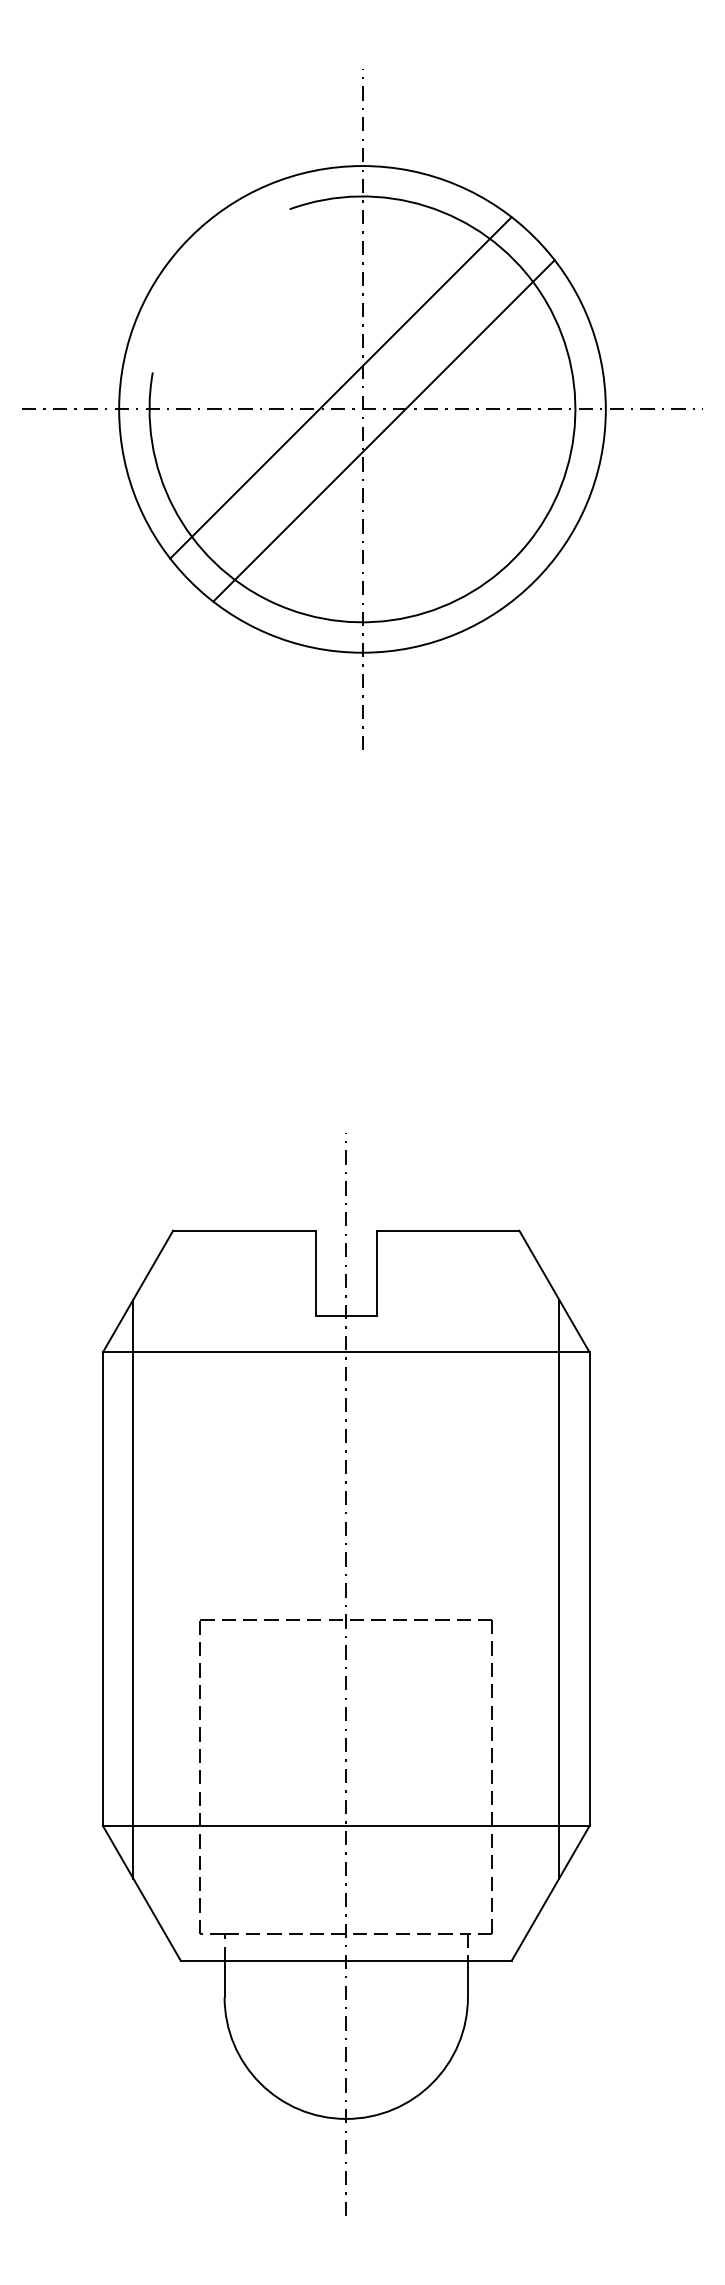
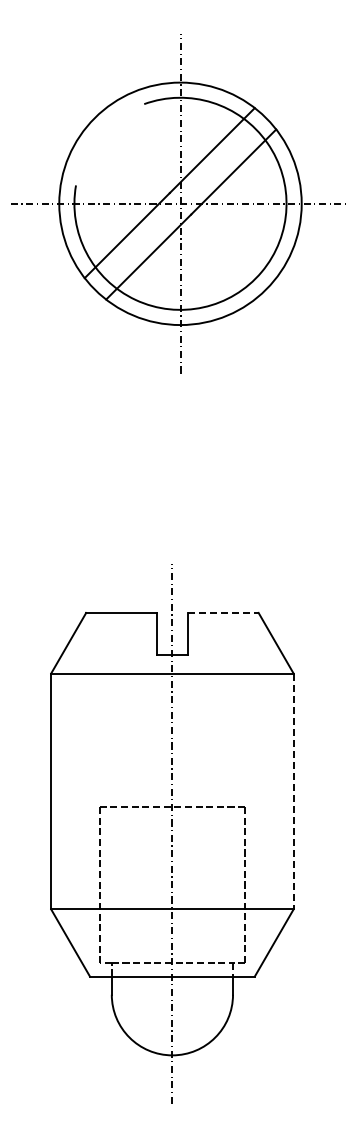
line: (448, 1229) -> (223, 612), solid -> dashed
line: (133, 1589) -> (66, 791), removed
line: (559, 1589) -> (278, 791), removed
line: (589, 1589) -> (293, 791), solid -> dashed

